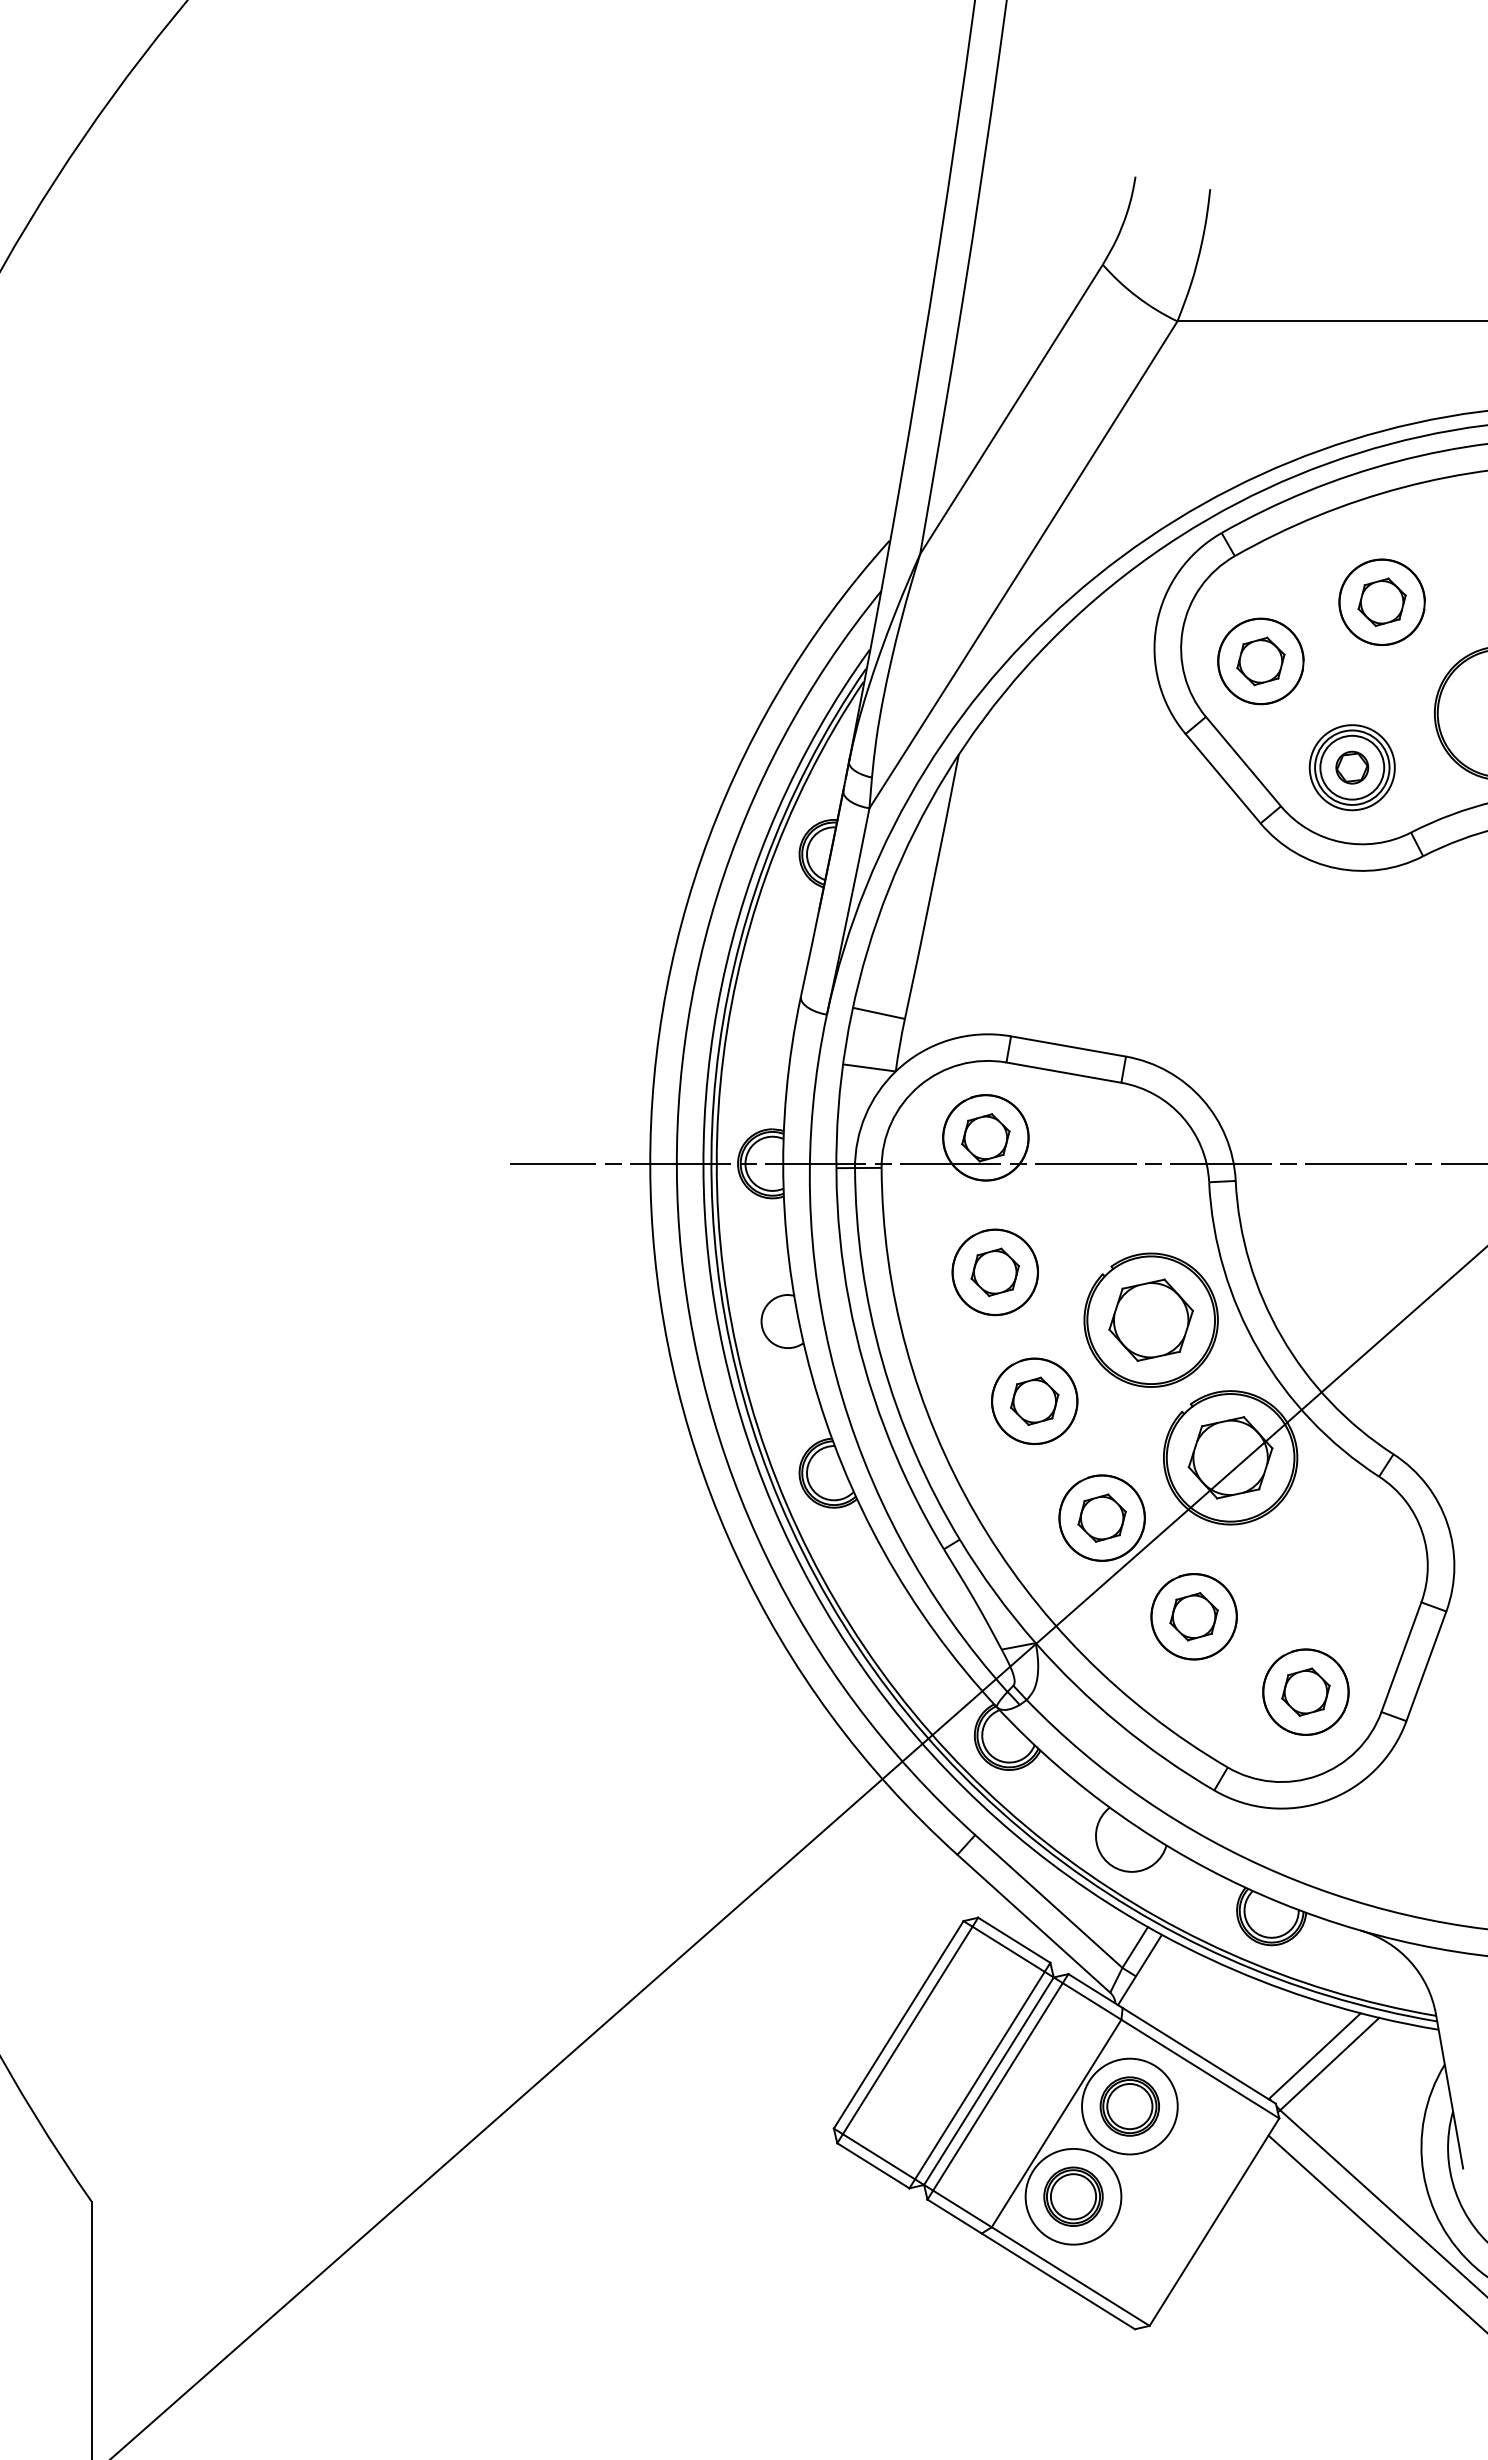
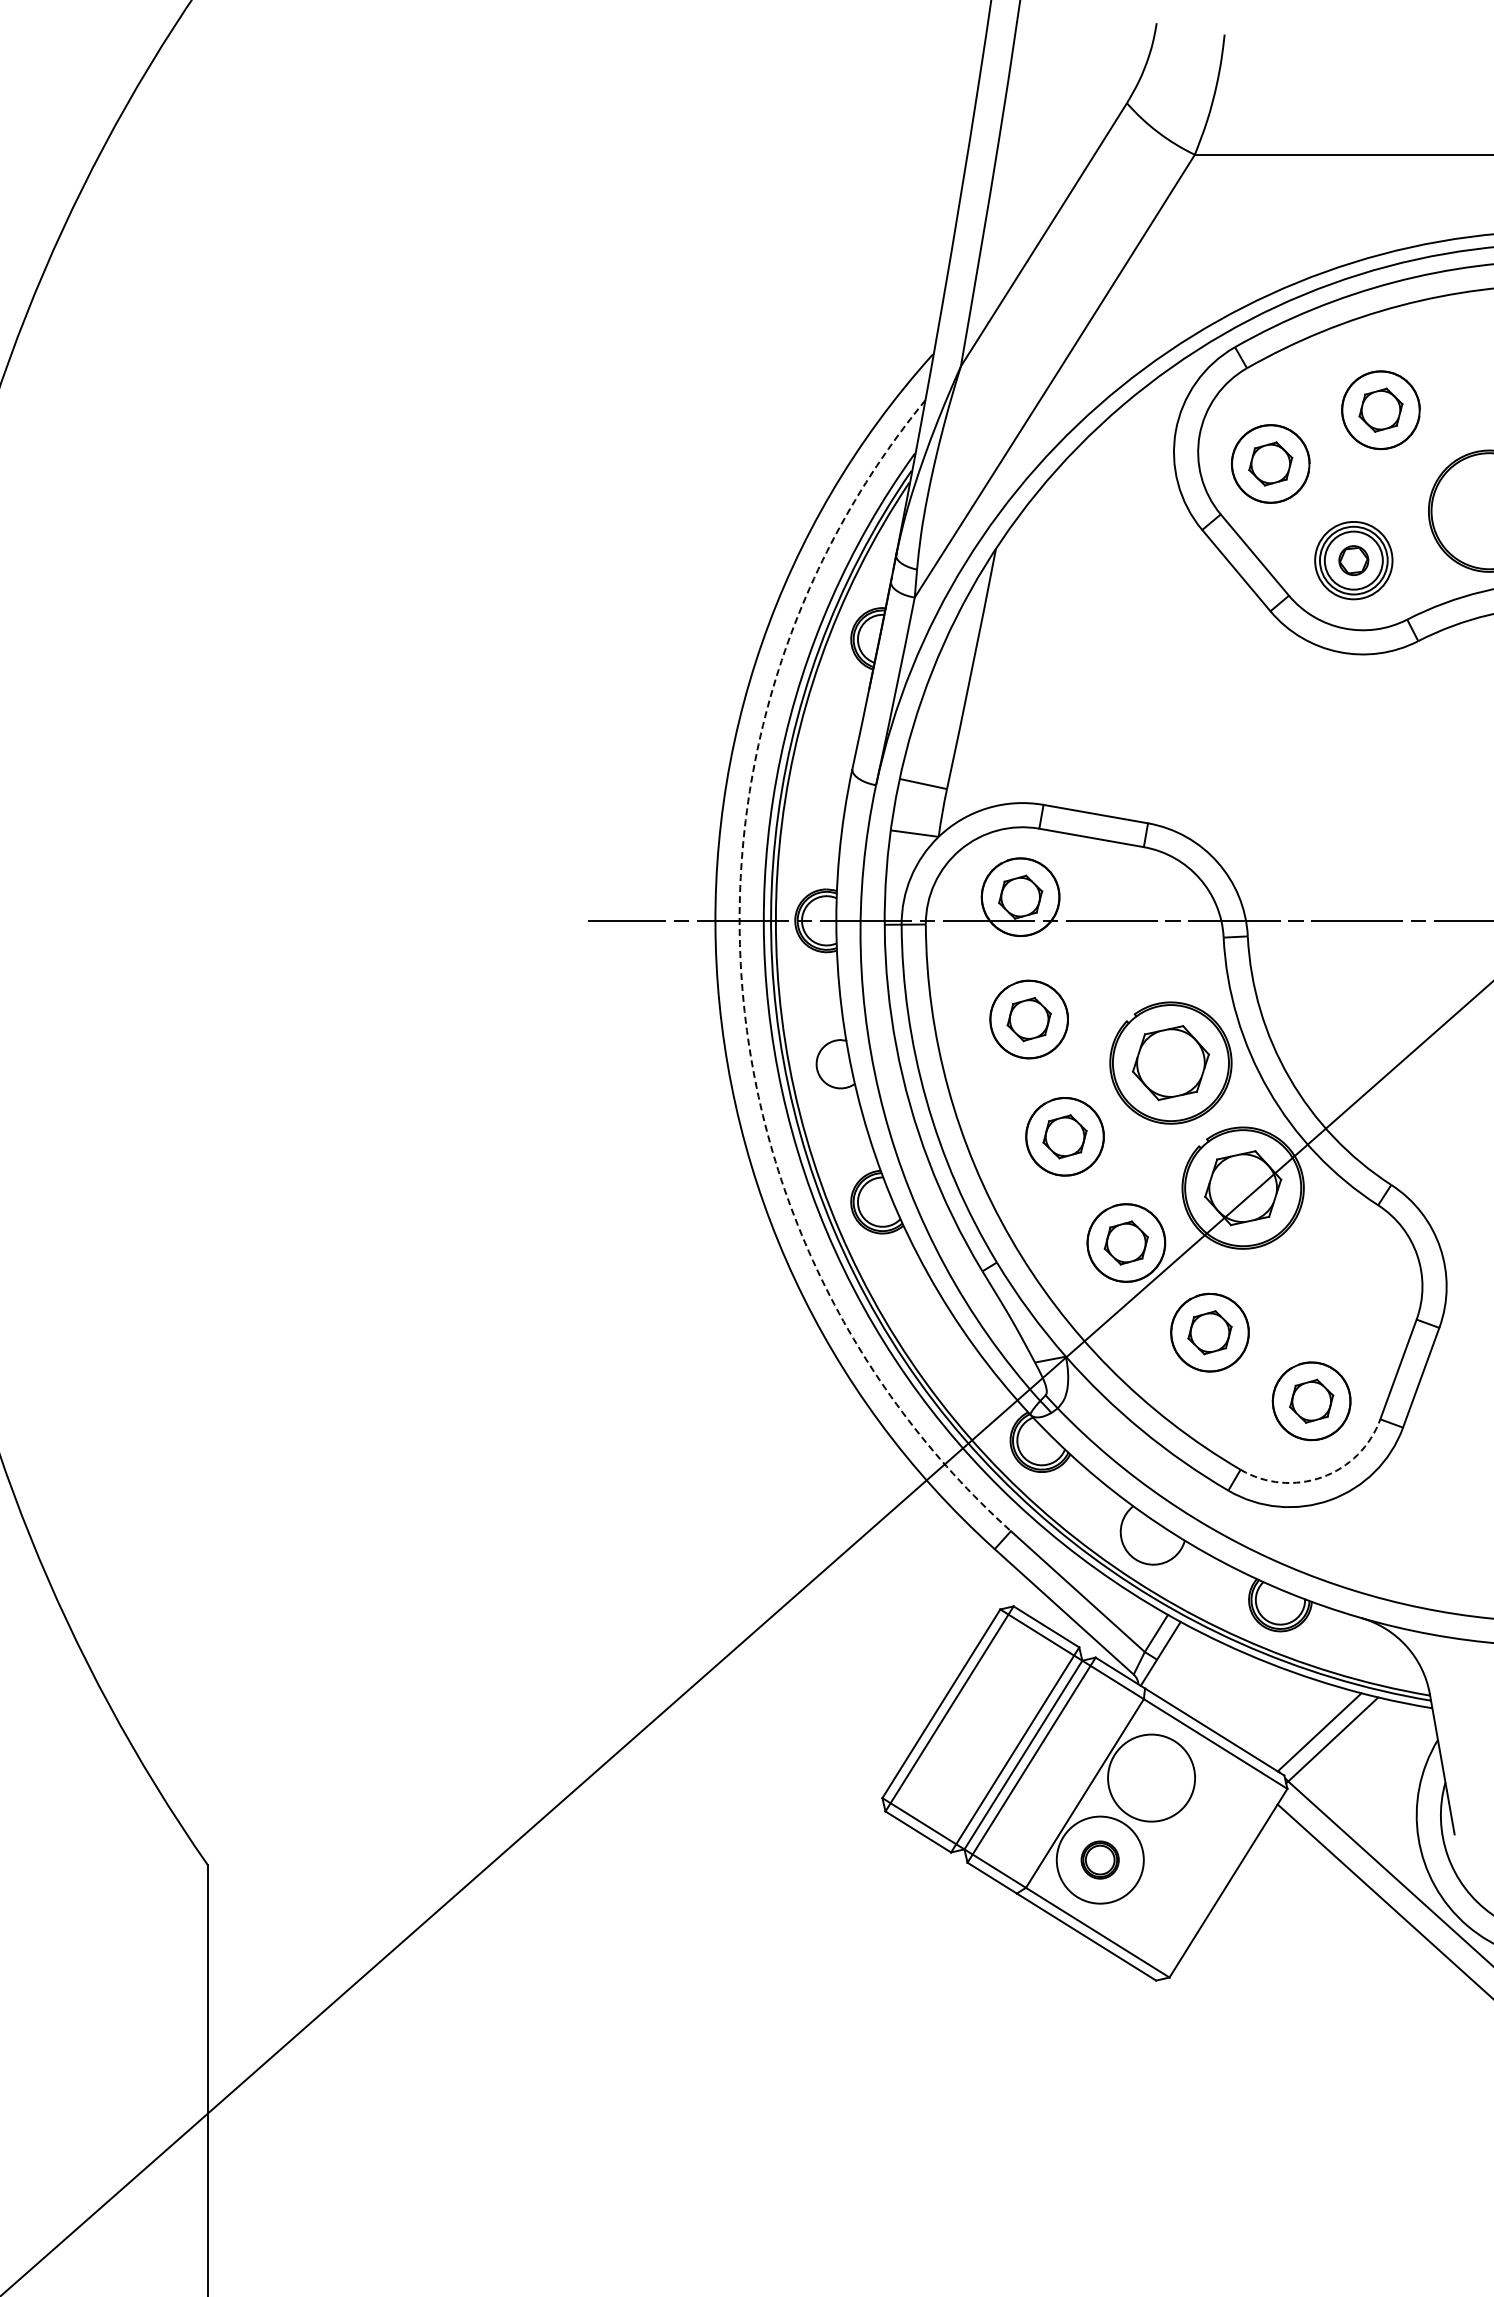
arc: (678, 1231) -> (741, 982), solid -> dashed
arc: (1317, 1775) -> (1322, 1477), solid -> dashed
part: (1129, 2105) -> (1151, 1777), removed
part: (1072, 2196) -> (1099, 1859), size x0.7

